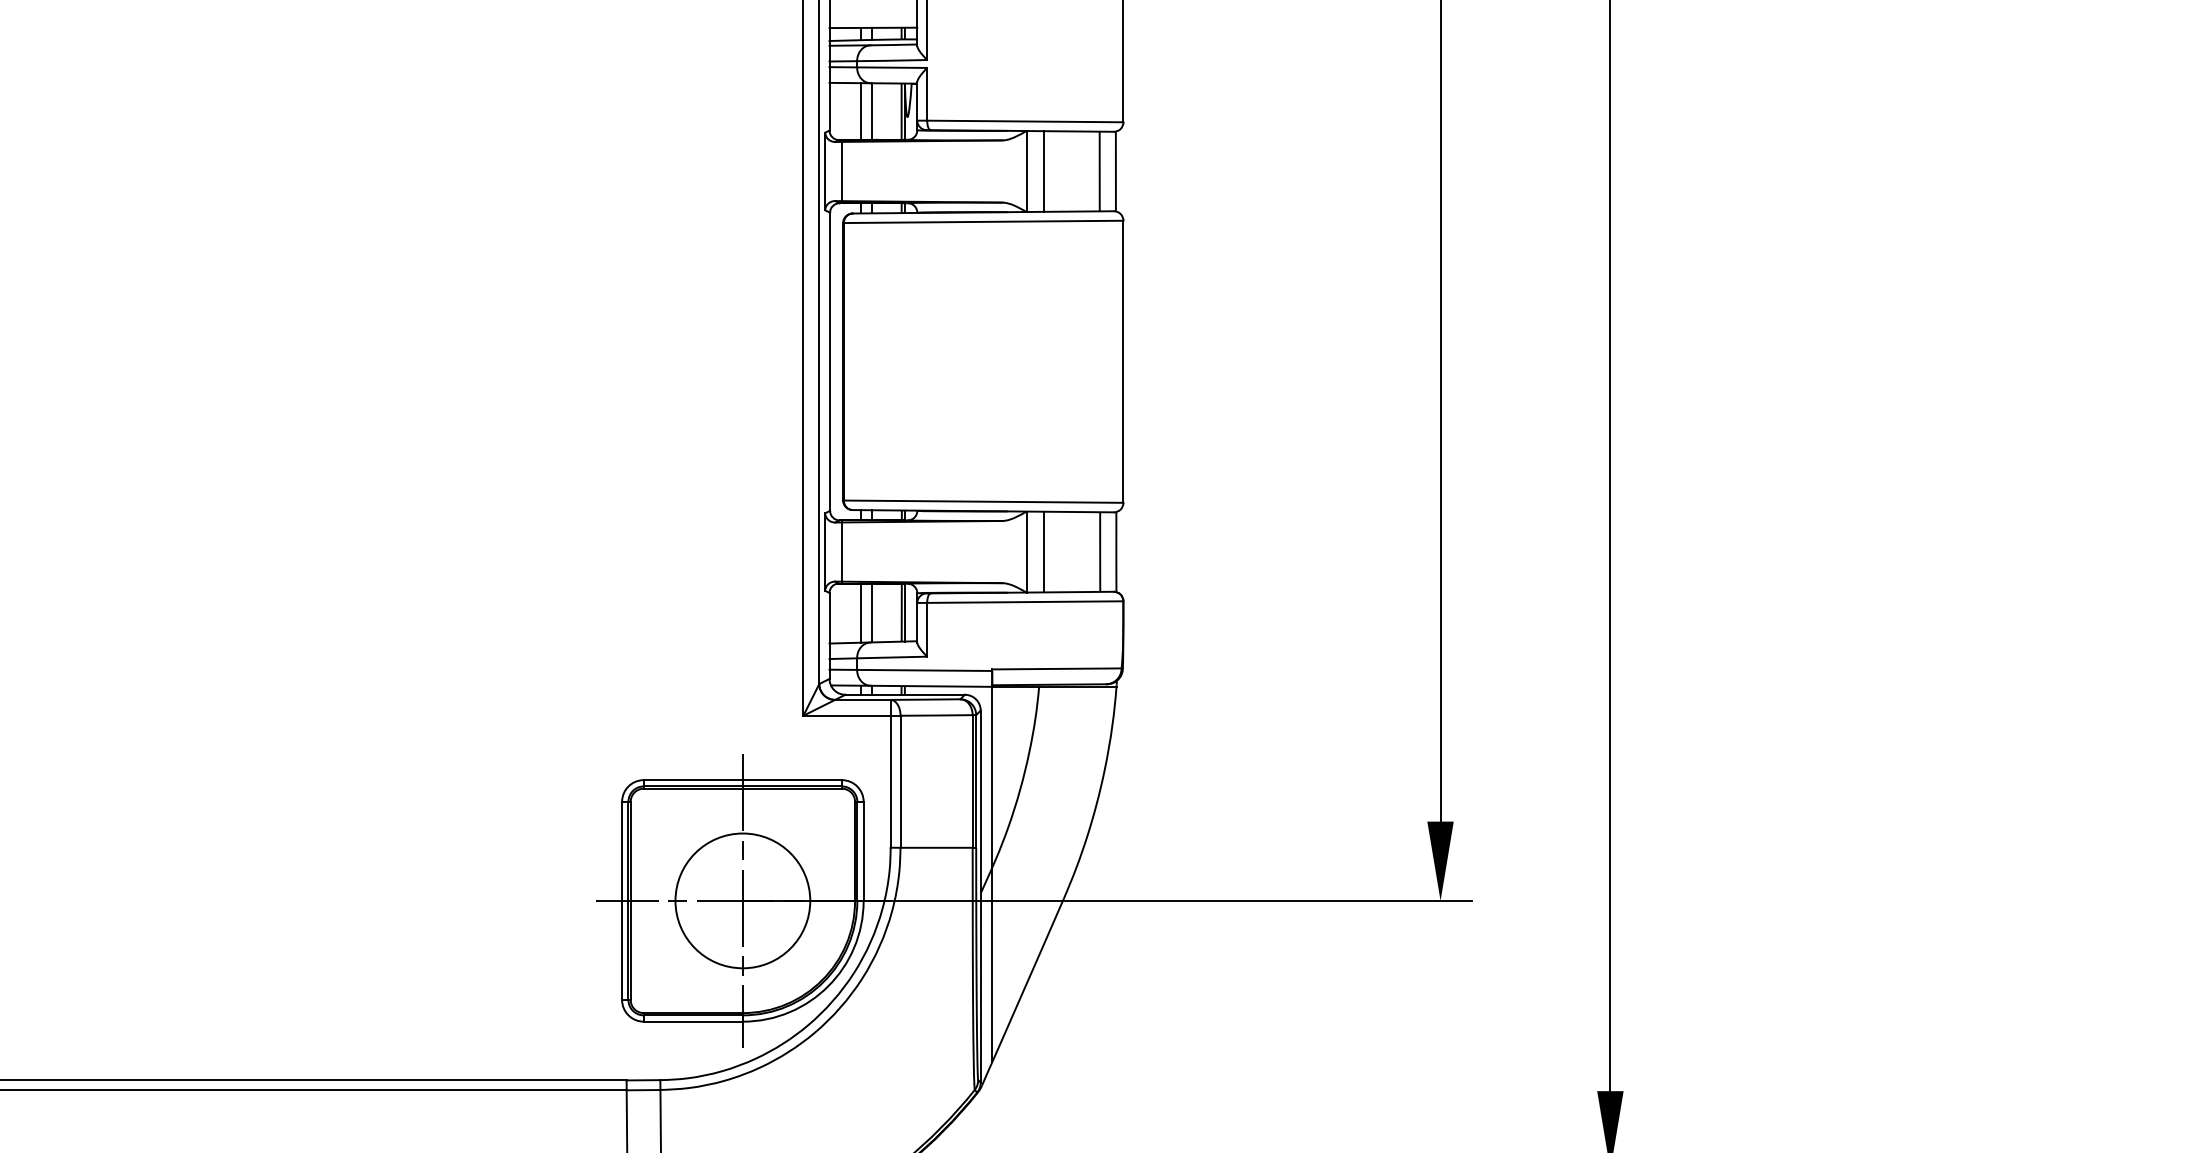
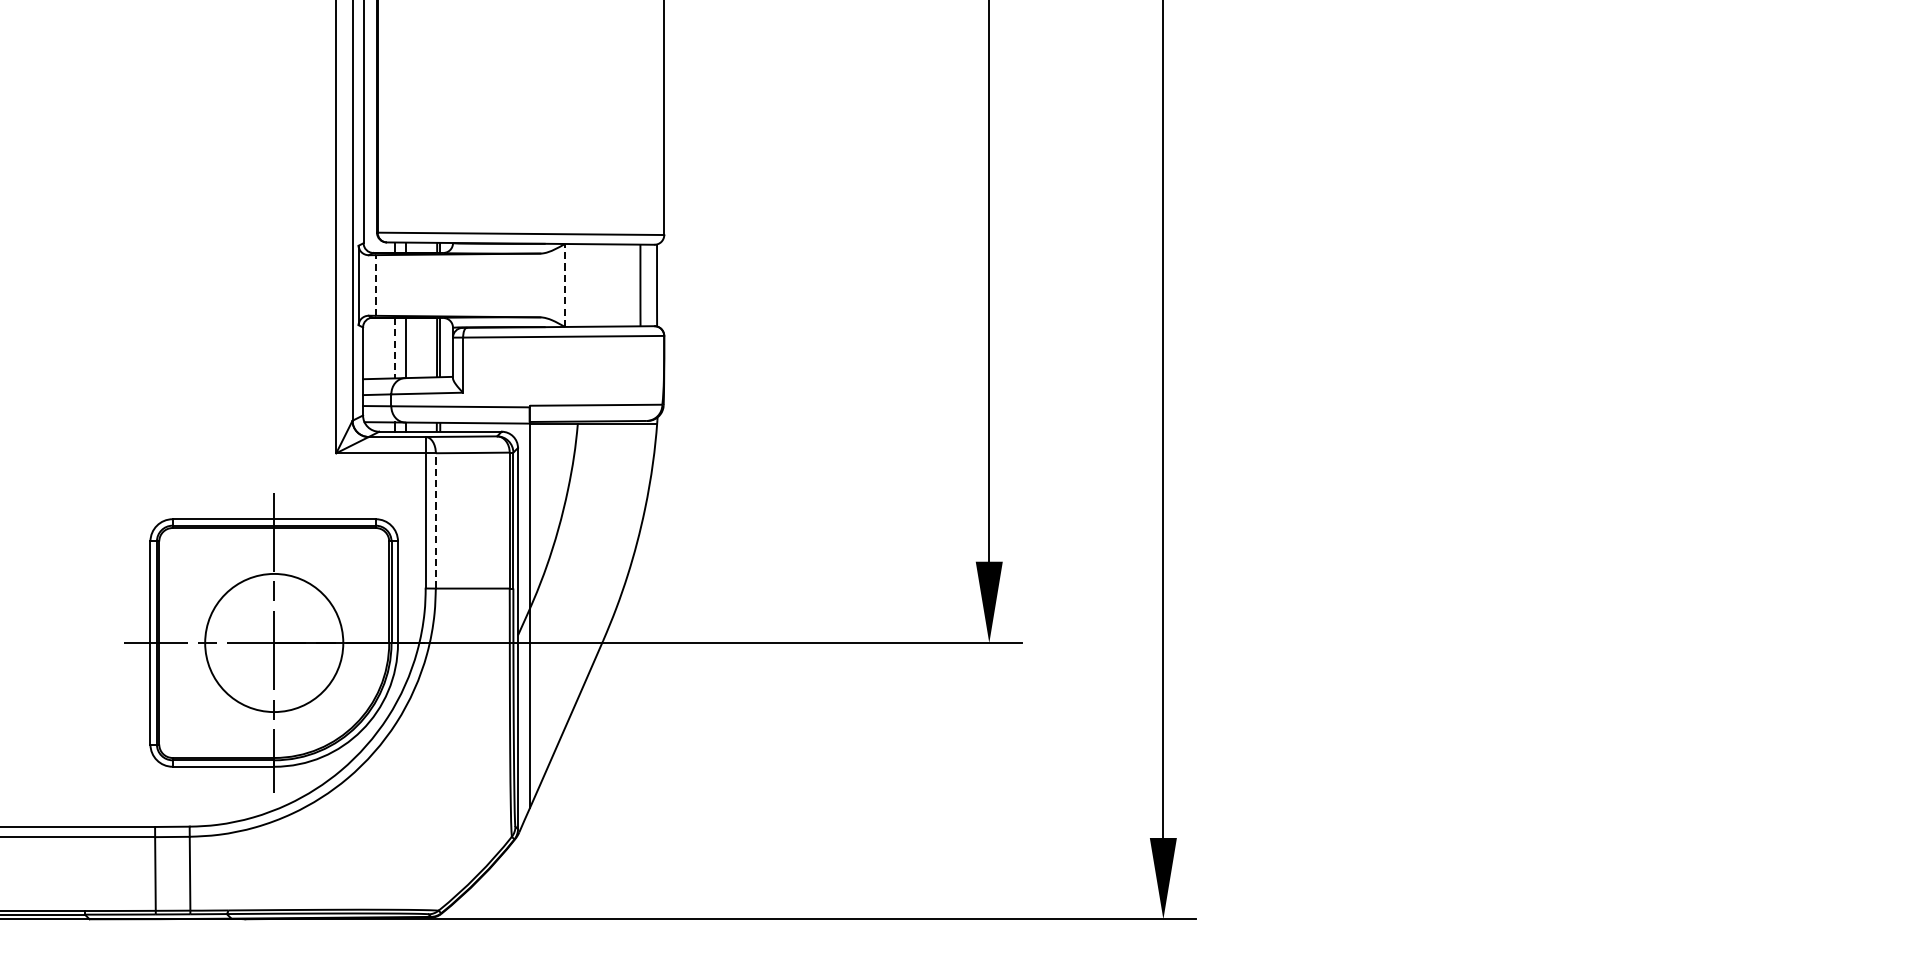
line: (1027, 551) -> (565, 284), solid -> dashed
line: (1044, 551) -> (583, 284), removed
line: (842, 552) -> (376, 285), solid -> dashed
line: (861, 613) -> (395, 348), solid -> dashed
line: (900, 781) -> (435, 520), solid -> dashed

